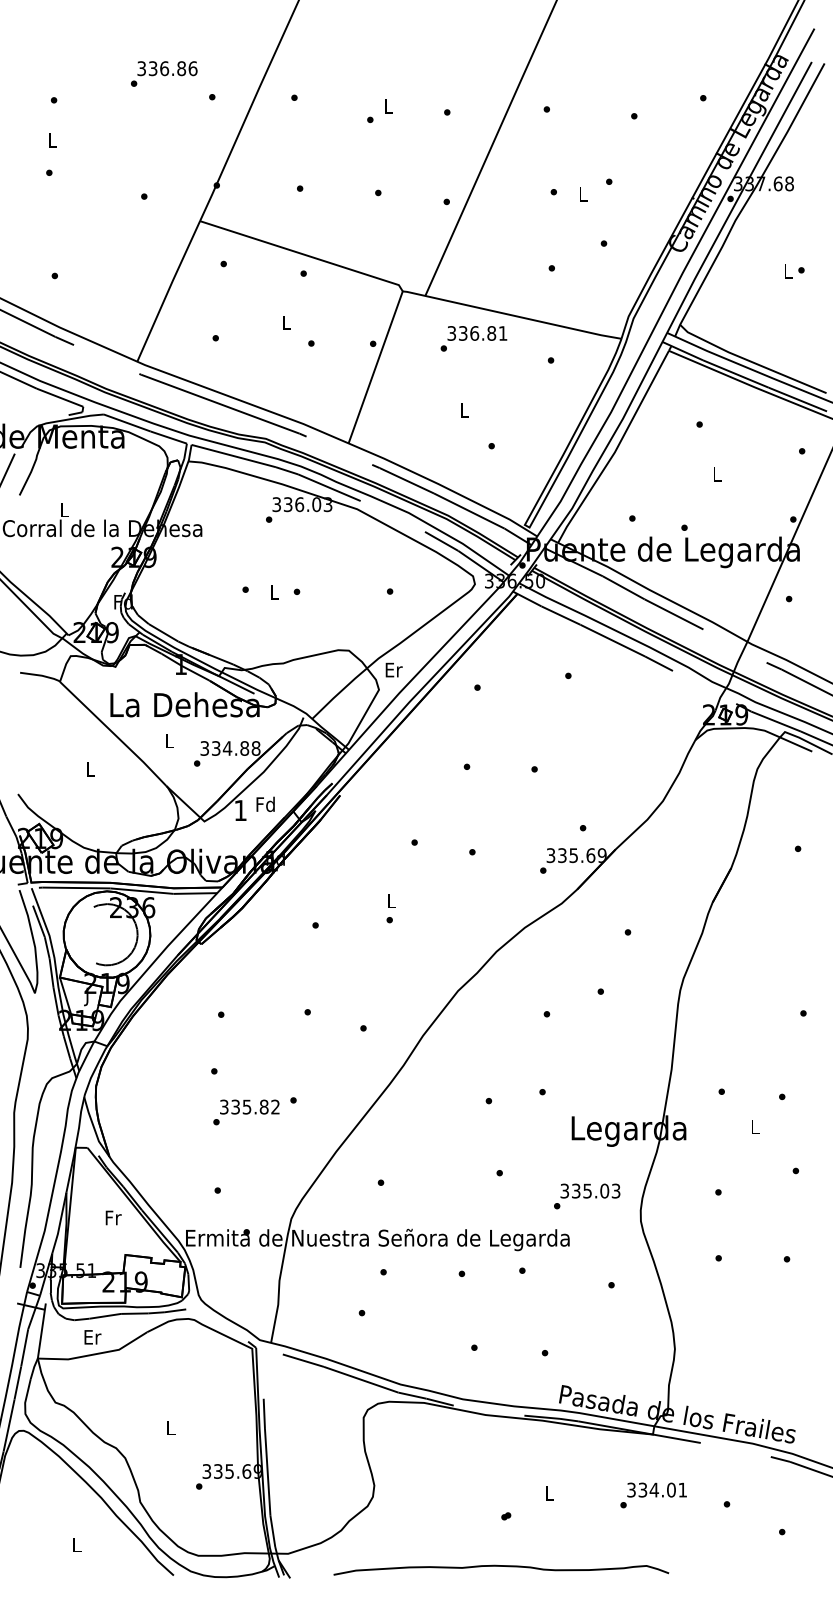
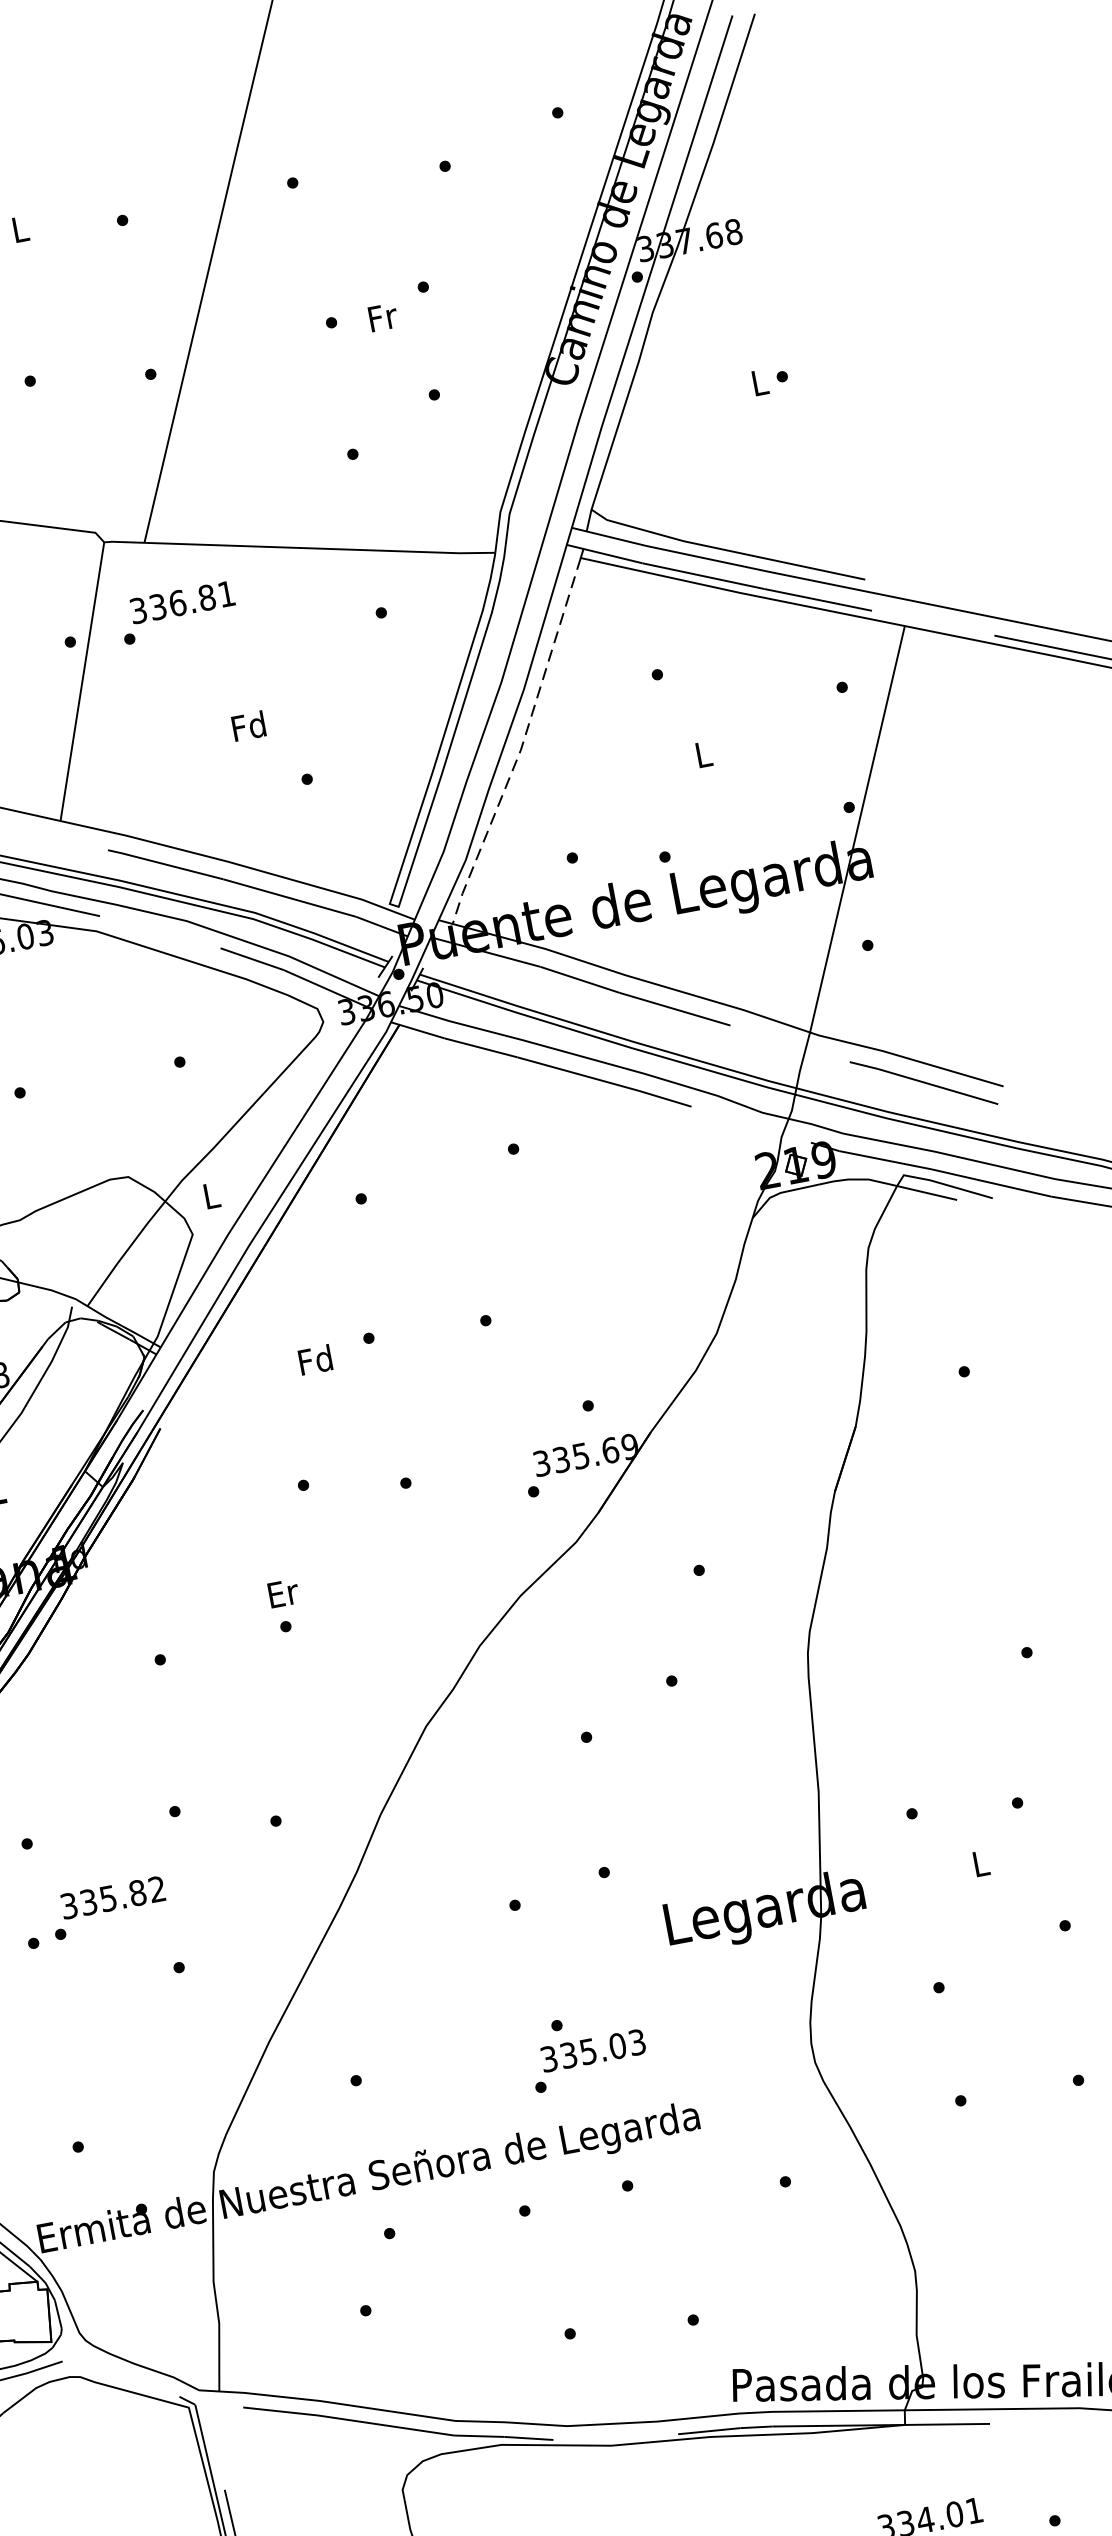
text: (583, 194) -> (383, 317), L -> Fr
text: (473, 338) -> (177, 612), moved
text: (464, 409) -> (248, 725), L -> Fd
line: (616, 449) -> (522, 744), solid -> dashed
text: (393, 669) -> (211, 1194), Er -> L
text: (265, 803) -> (314, 1358), moved
text: (391, 901) -> (282, 1594), L -> Er
text: (246, 1112) -> (109, 1908), moved
text: (587, 1196) -> (589, 2060), moved

